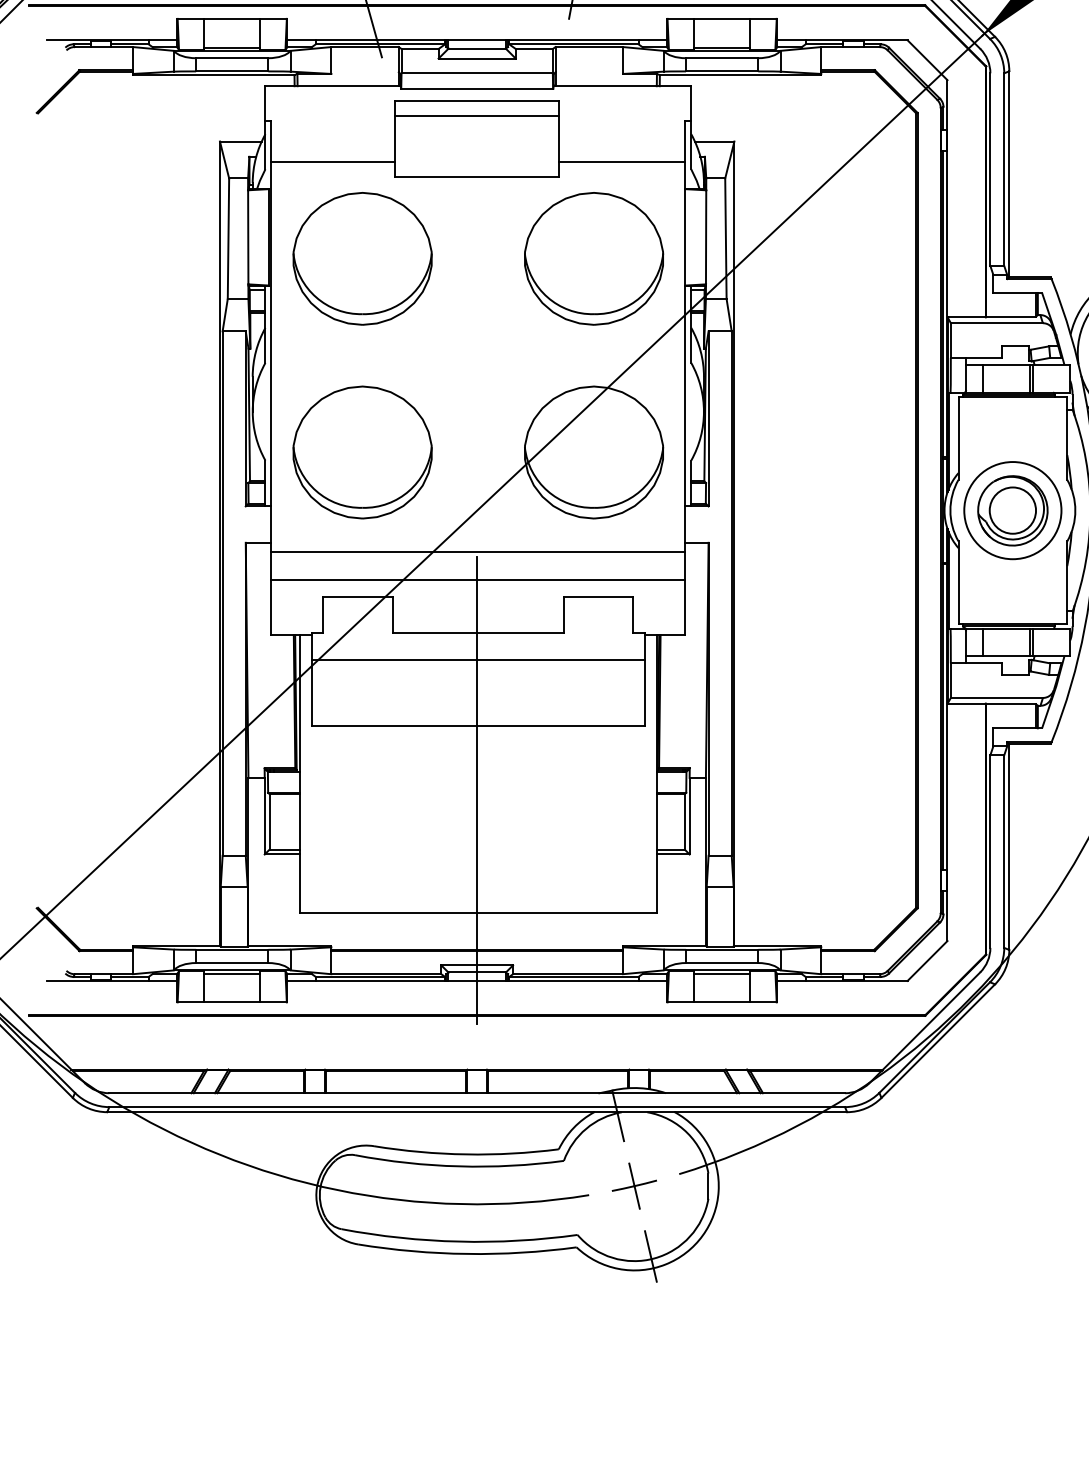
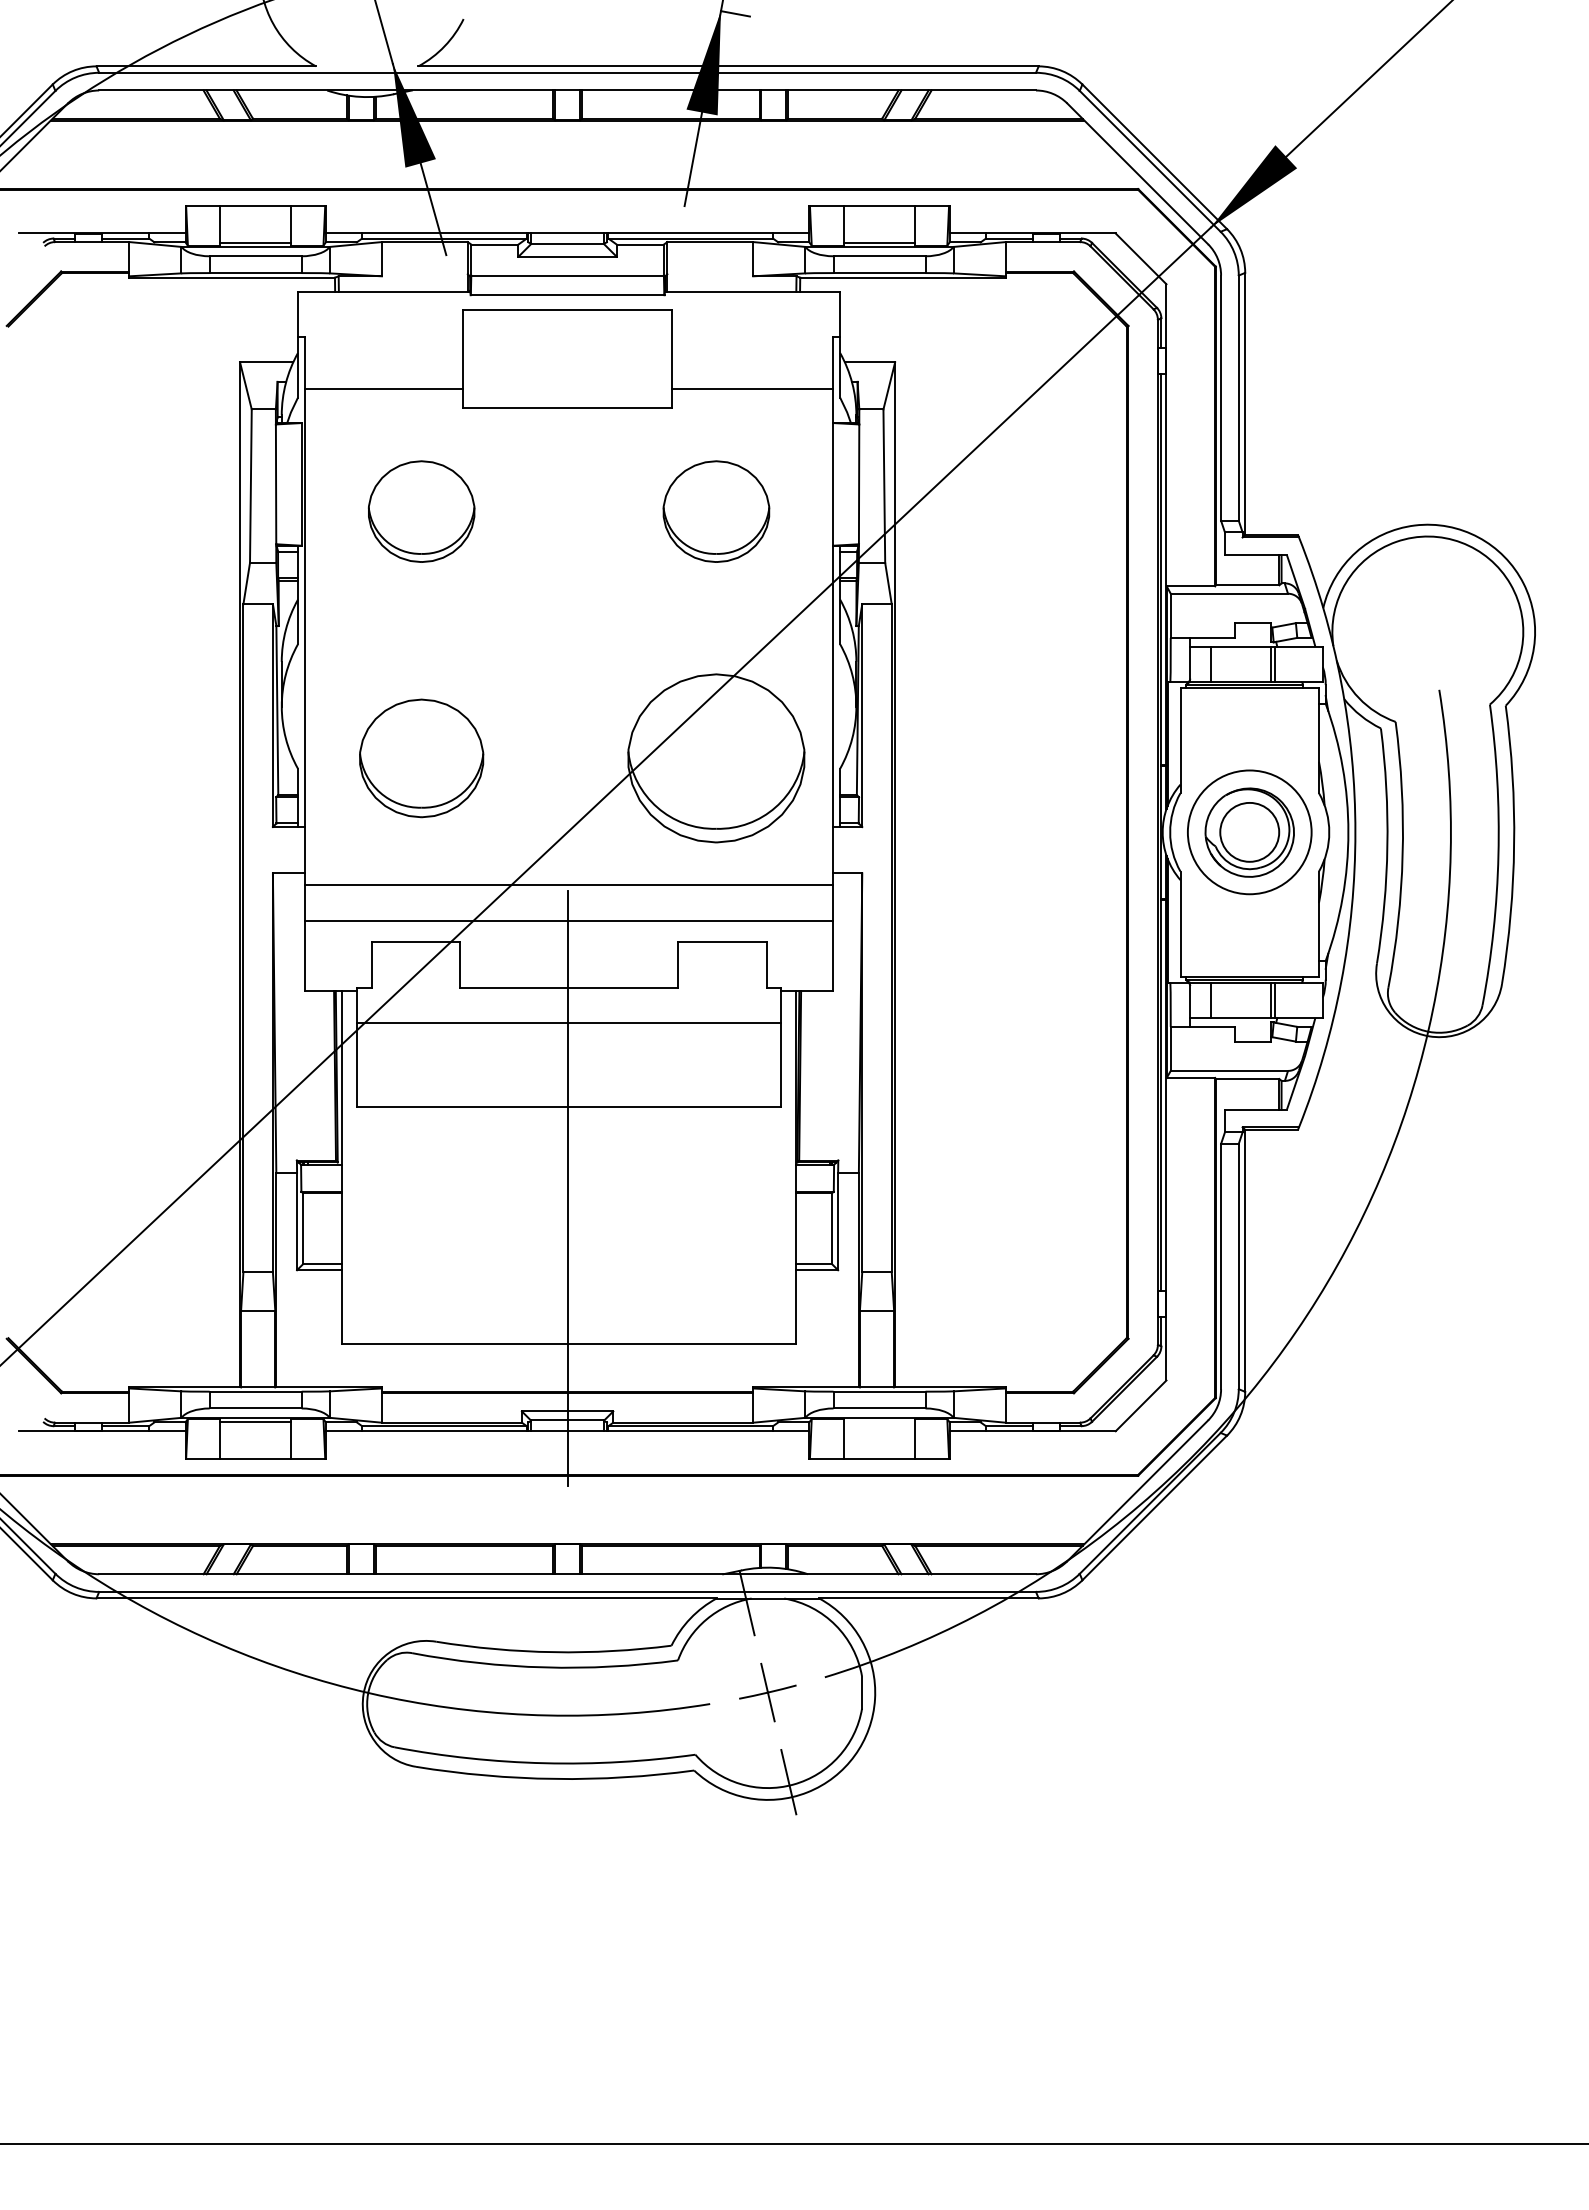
line: (477, 115) -> (567, 329), removed
part: (362, 258) -> (421, 511), size x0.6
part: (594, 258) -> (716, 511), size x0.6
part: (362, 452) -> (421, 758), size x0.7
line: (722, 973) -> (879, 1421), removed

